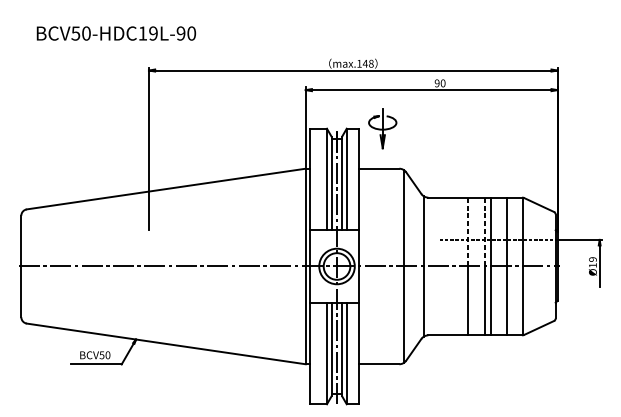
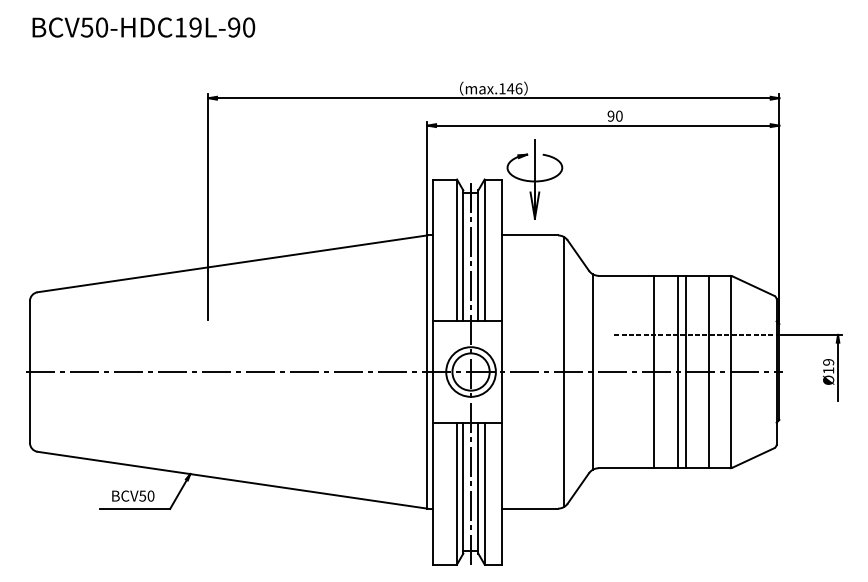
text: (116, 33) -> (143, 27), moved
text: (370, 63) -> (518, 88), max.148 -> max.146
part: (382, 128) -> (534, 179), size x1.43
line: (468, 232) -> (654, 324), dashed -> solid
line: (484, 232) -> (677, 324), dashed -> solid

